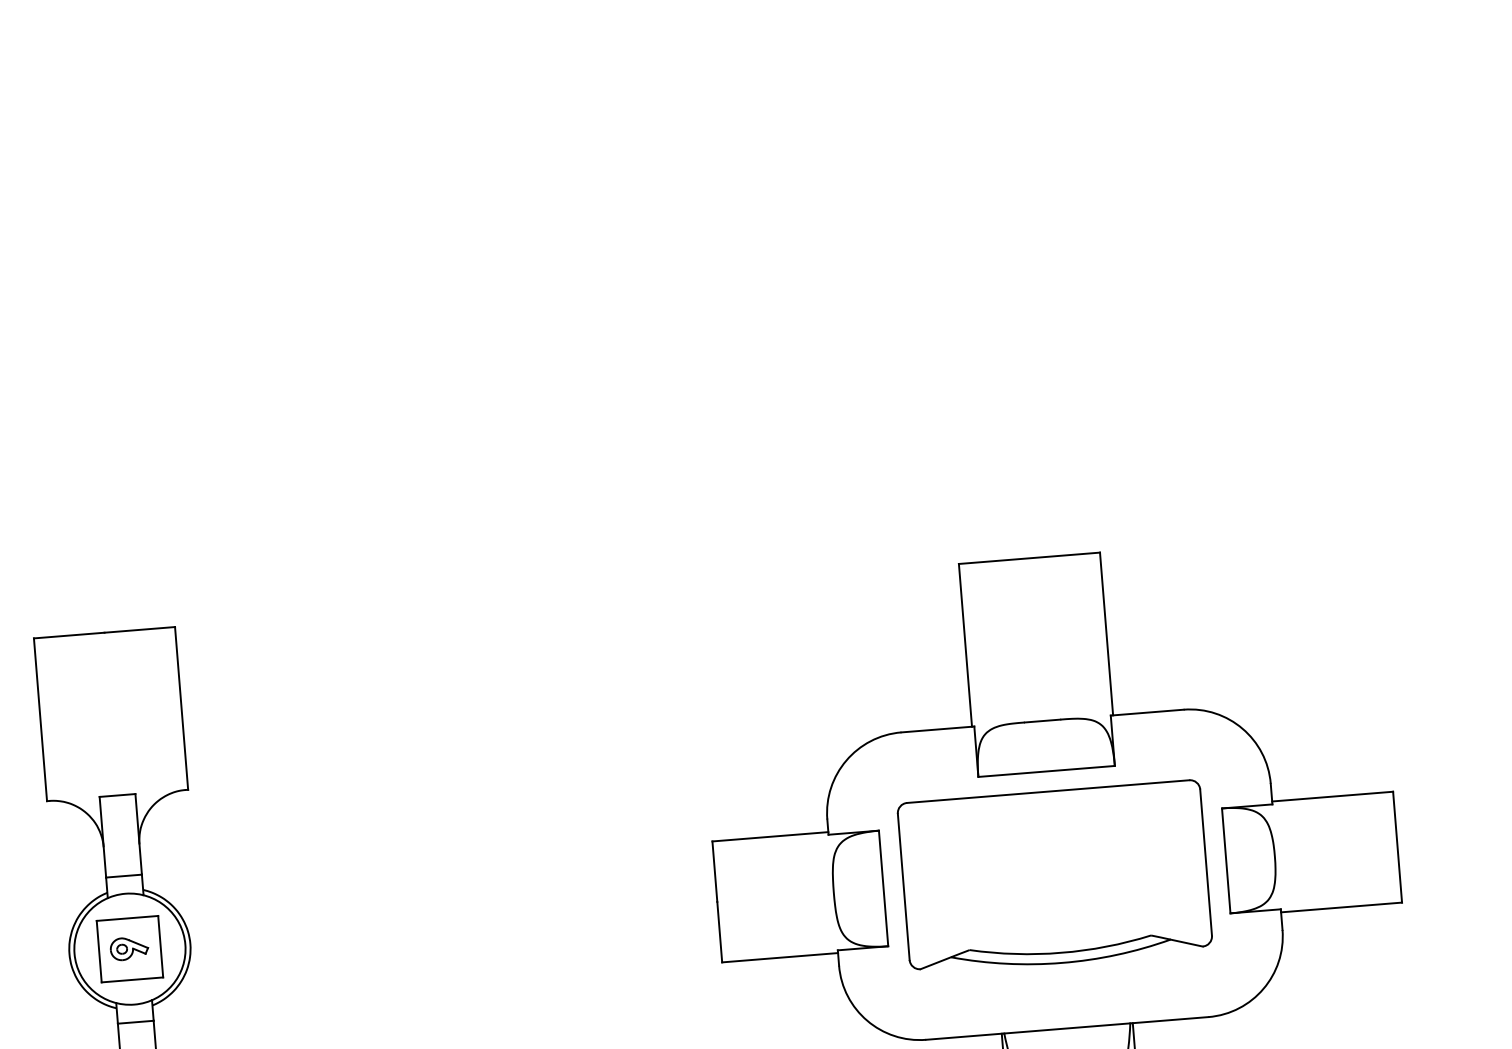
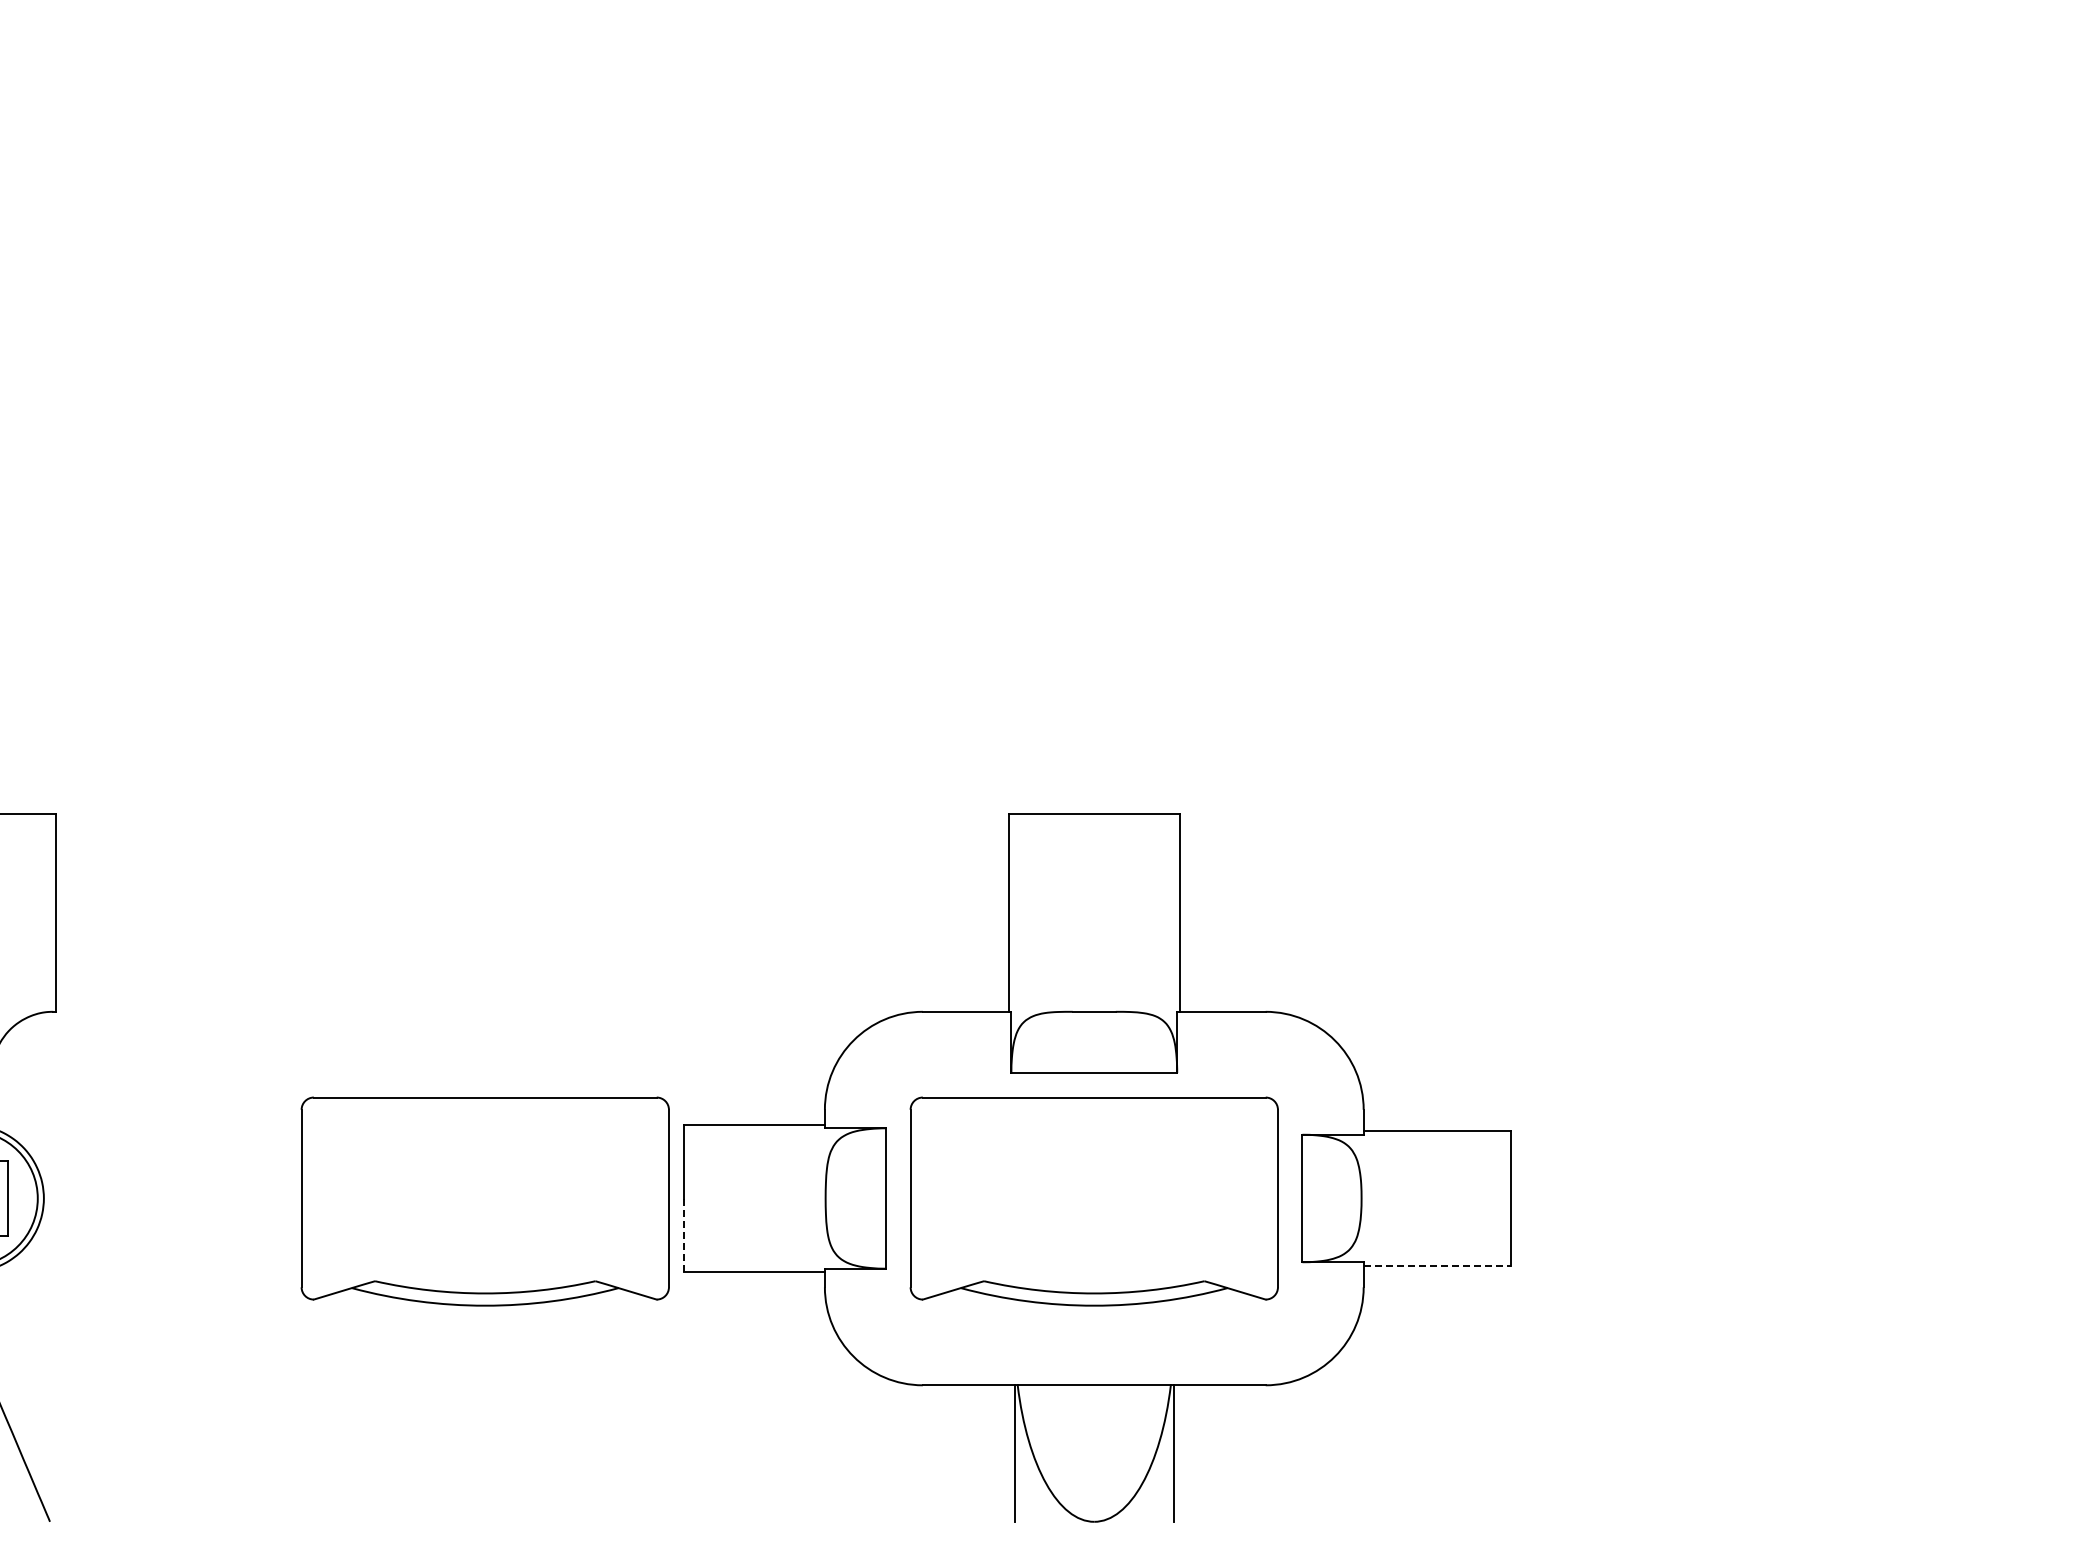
line: (1341, 907) -> (1437, 1265), solid -> dashed
part: (553, 917) -> (484, 1201), added
line: (720, 932) -> (684, 1235), solid -> dashed

